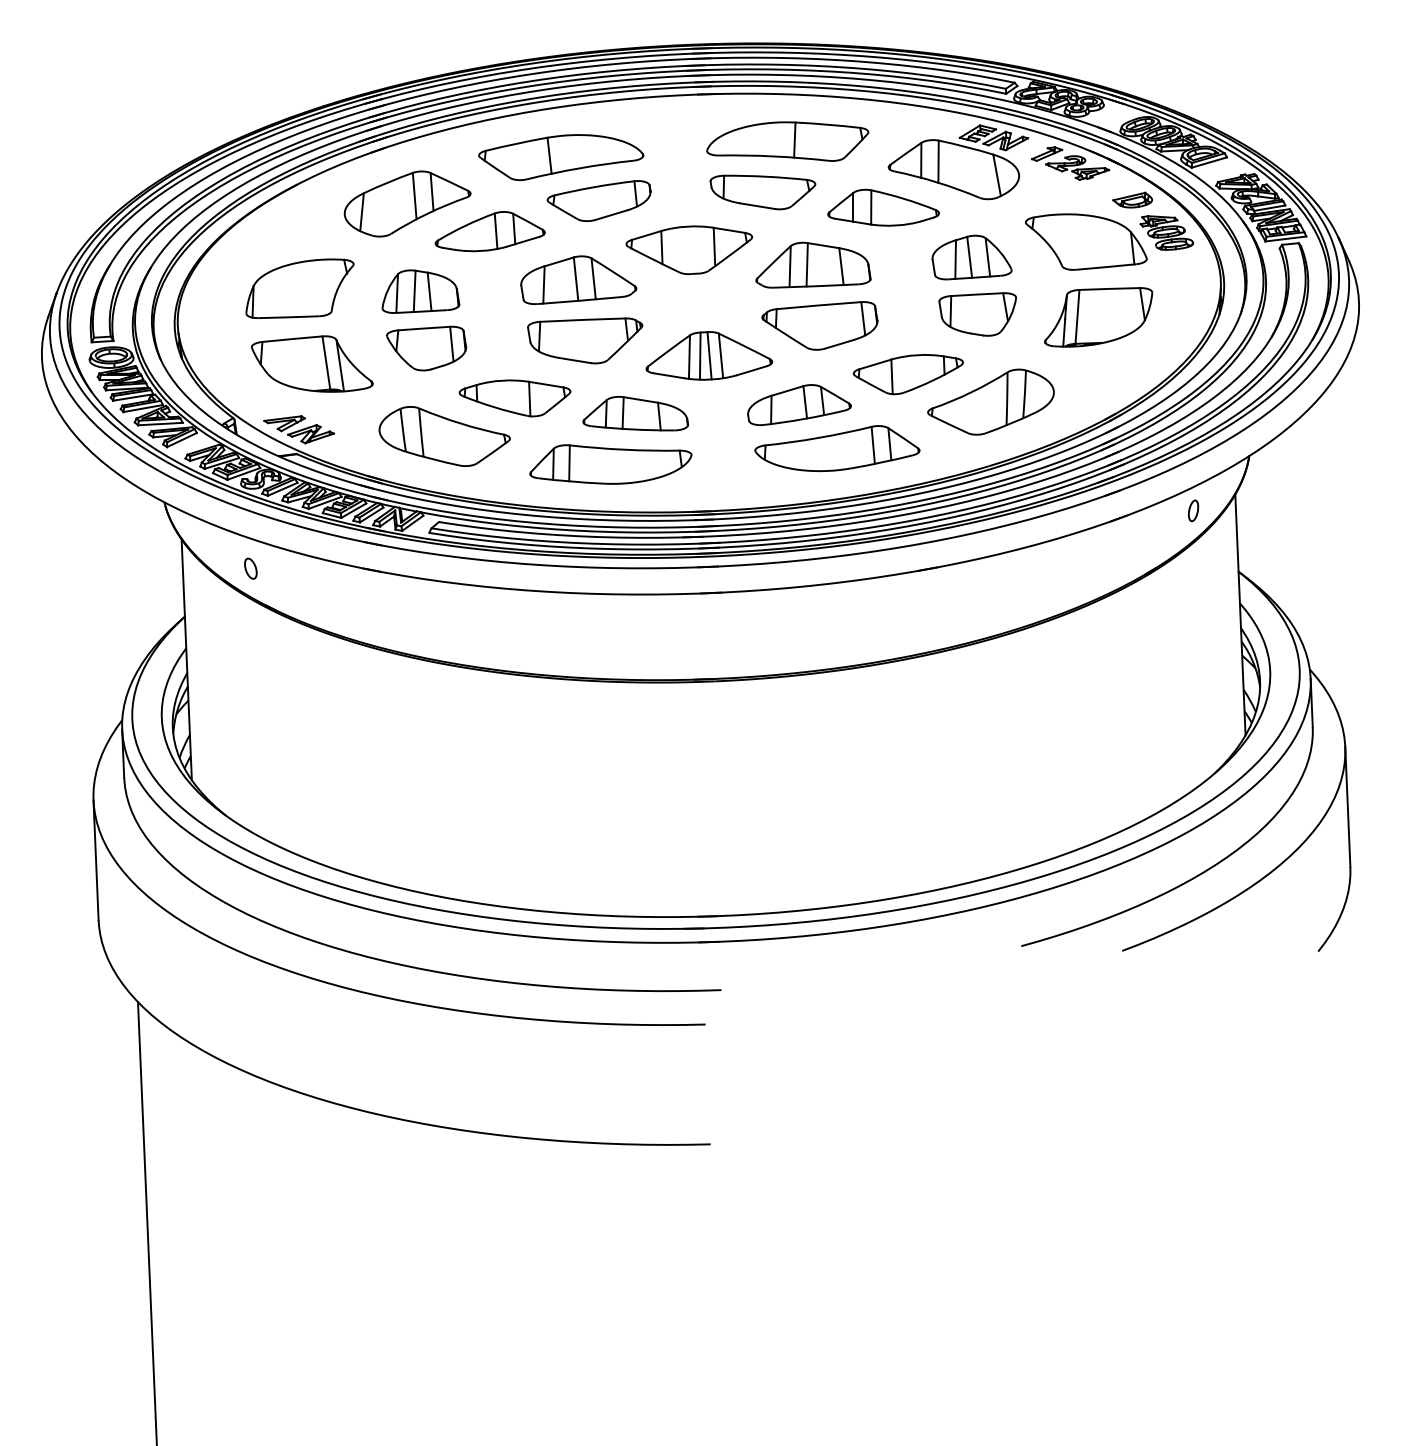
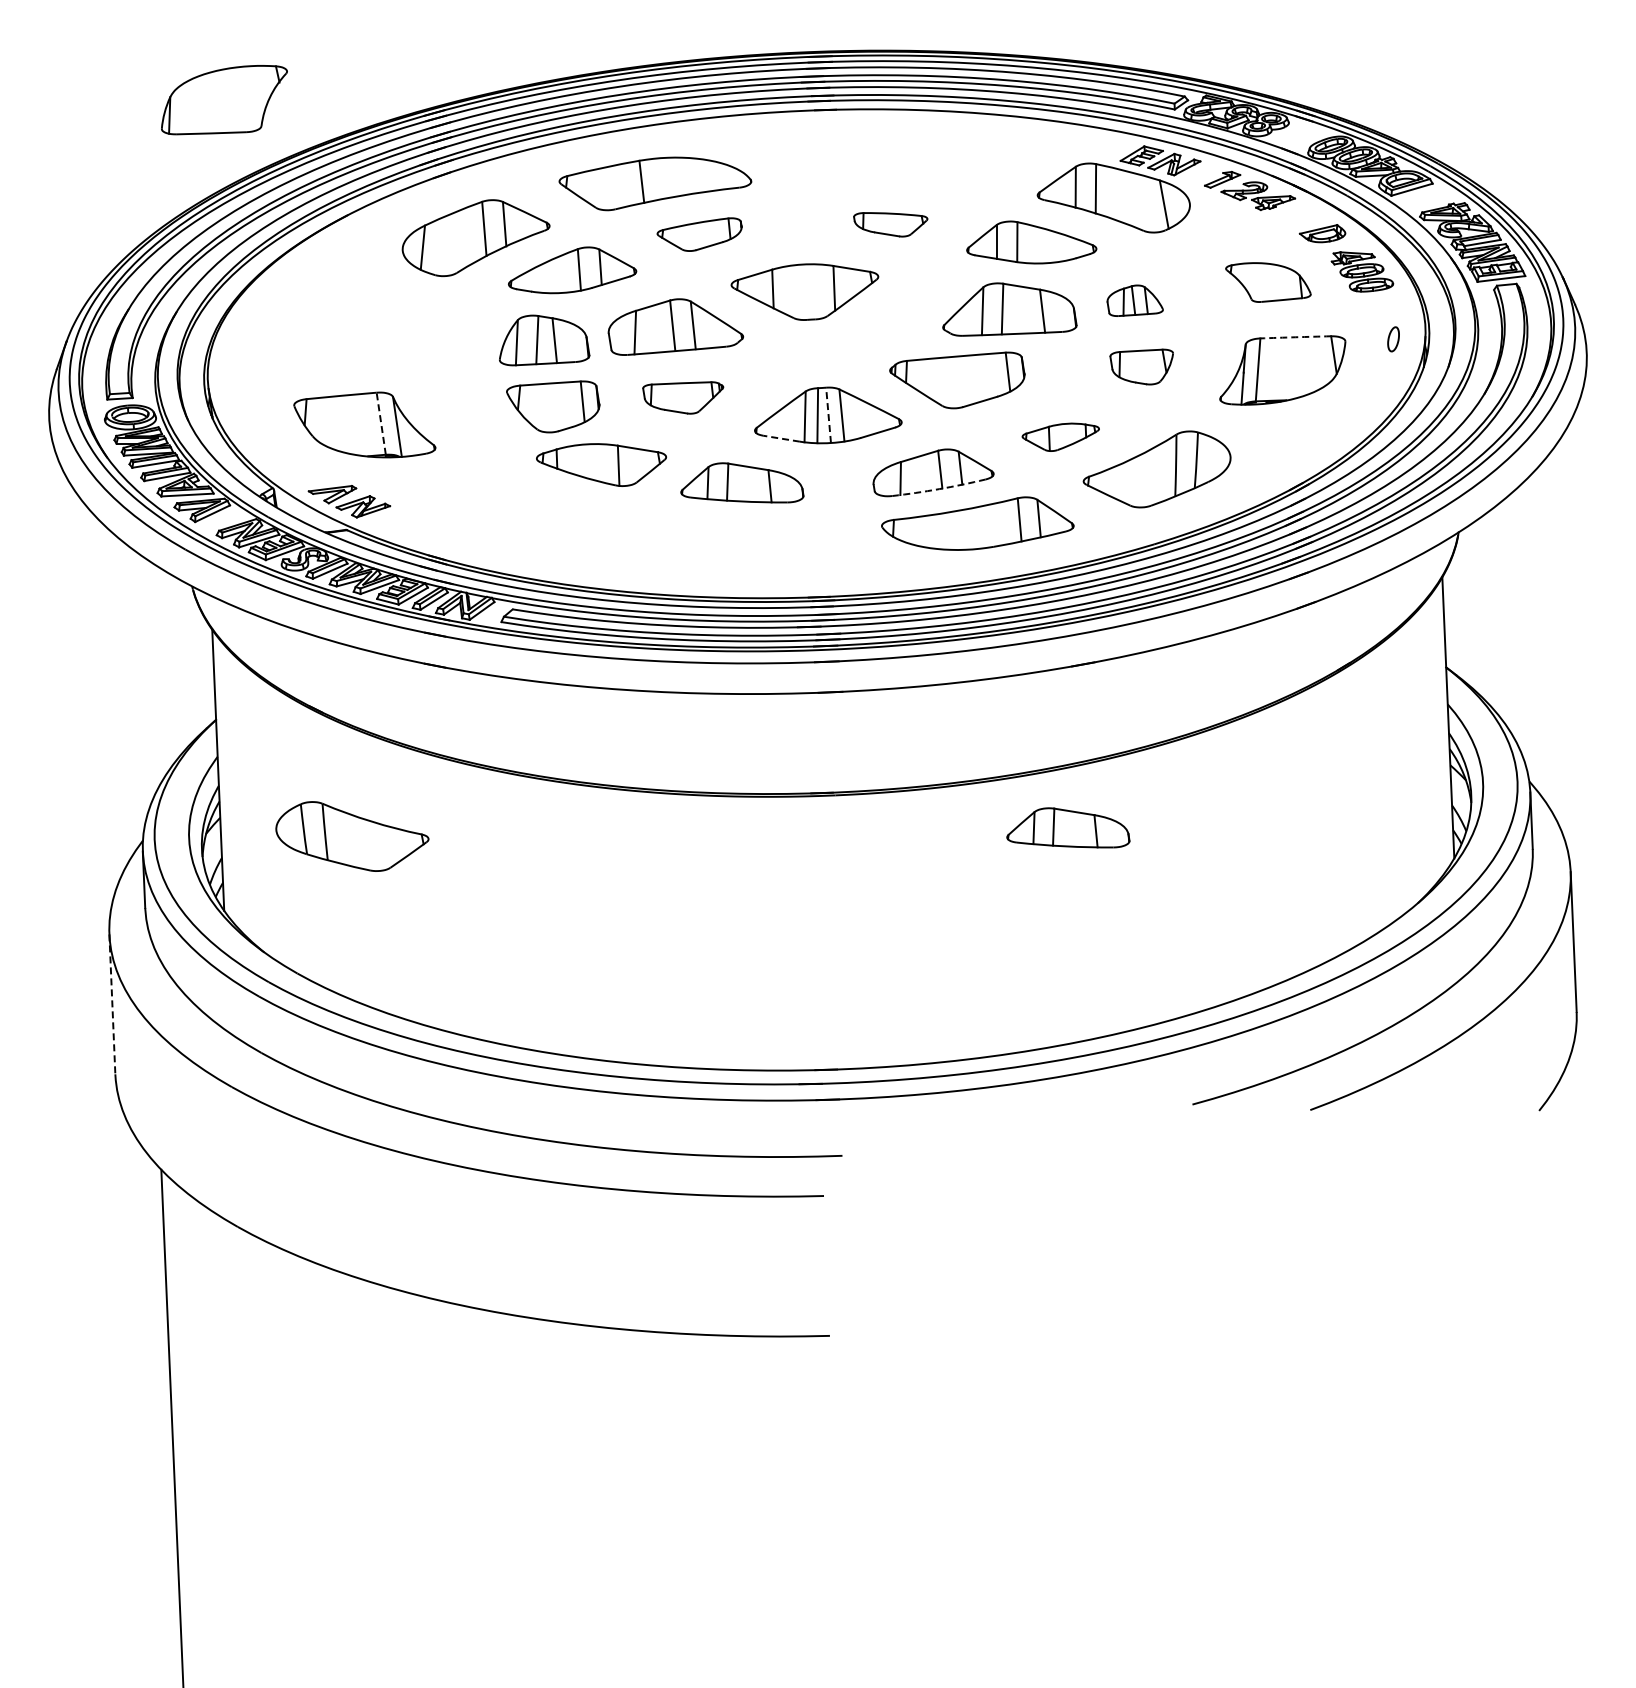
part: (787, 140) -> (919, 164), removed
part: (762, 192) -> (890, 224), size x0.6
part: (598, 200) -> (699, 234), size x0.7
part: (1086, 242) -> (1268, 282), size x0.6
part: (972, 257) -> (1135, 300), size x0.6
part: (813, 265) -> (1009, 309), moved
part: (300, 289) -> (224, 100), moved
arc: (1109, 289) -> (1295, 337), solid -> dashed
part: (420, 291) -> (544, 340), moved
part: (977, 313) -> (1141, 366), size x0.7
part: (584, 340) -> (682, 397), size x0.6
part: (426, 348) -> (553, 406), moved
line: (709, 355) -> (828, 415), solid -> dashed
line: (326, 362) -> (381, 423), solid -> dashed
part: (908, 374) -> (1060, 437), size x0.6
line: (669, 375) -> (781, 438), solid -> dashed
arc: (804, 419) -> (939, 489), solid -> dashed
part: (444, 436) -> (352, 836), moved
part: (610, 463) -> (713, 541), removed
part: (1193, 510) -> (1393, 339), moved
part: (250, 568) -> (292, 663), removed
part: (915, 708) -> (1068, 827), added
line: (96, 860) -> (112, 1004), solid -> dashed

